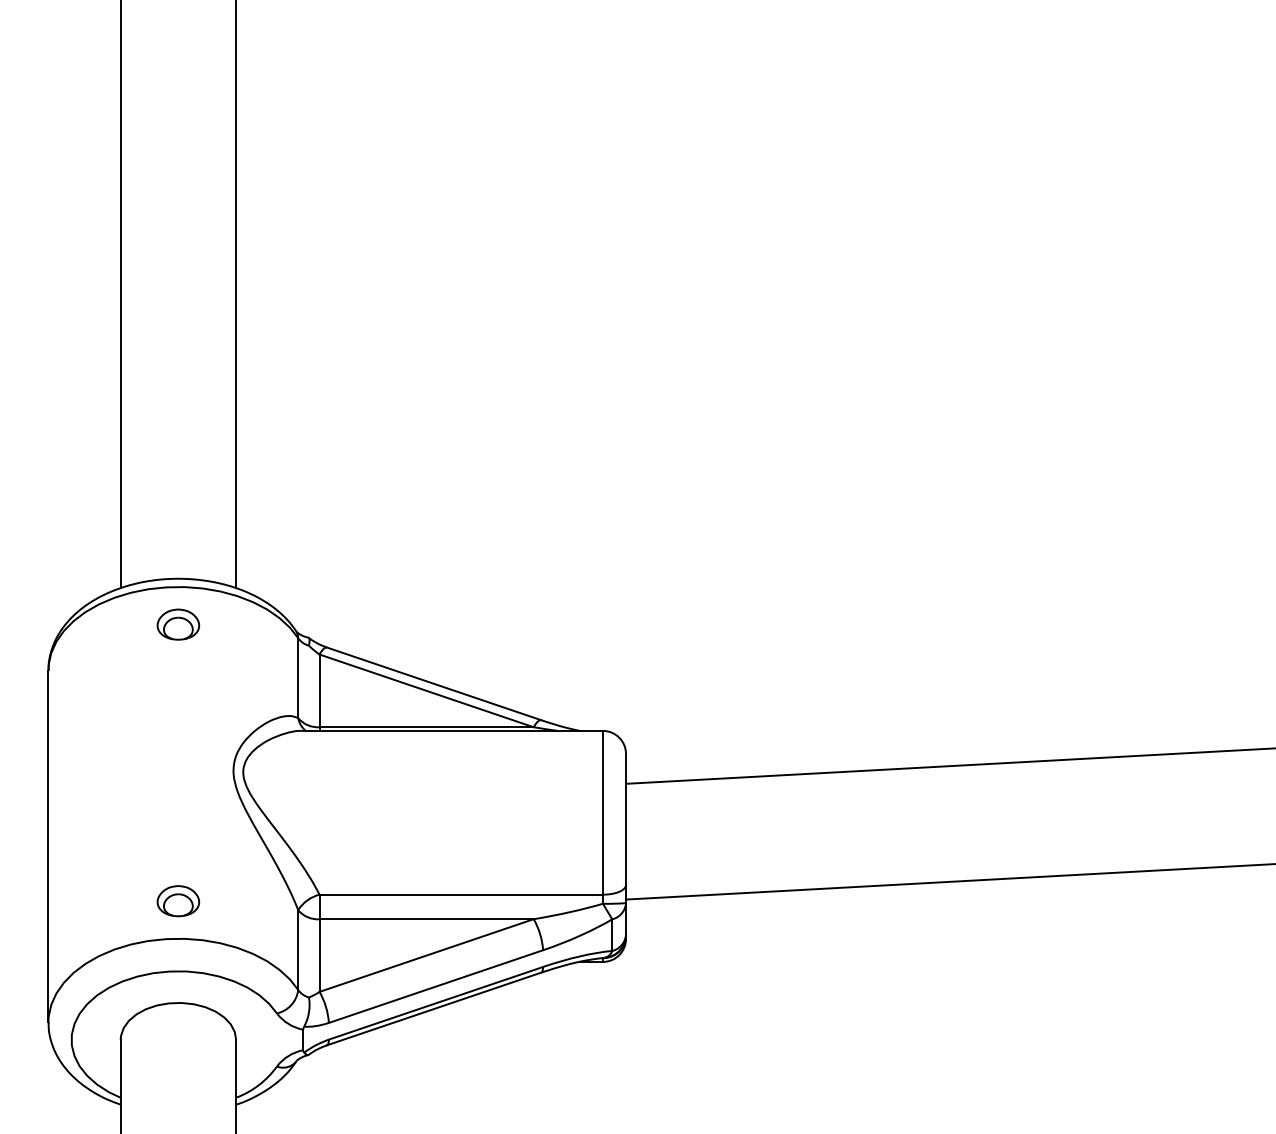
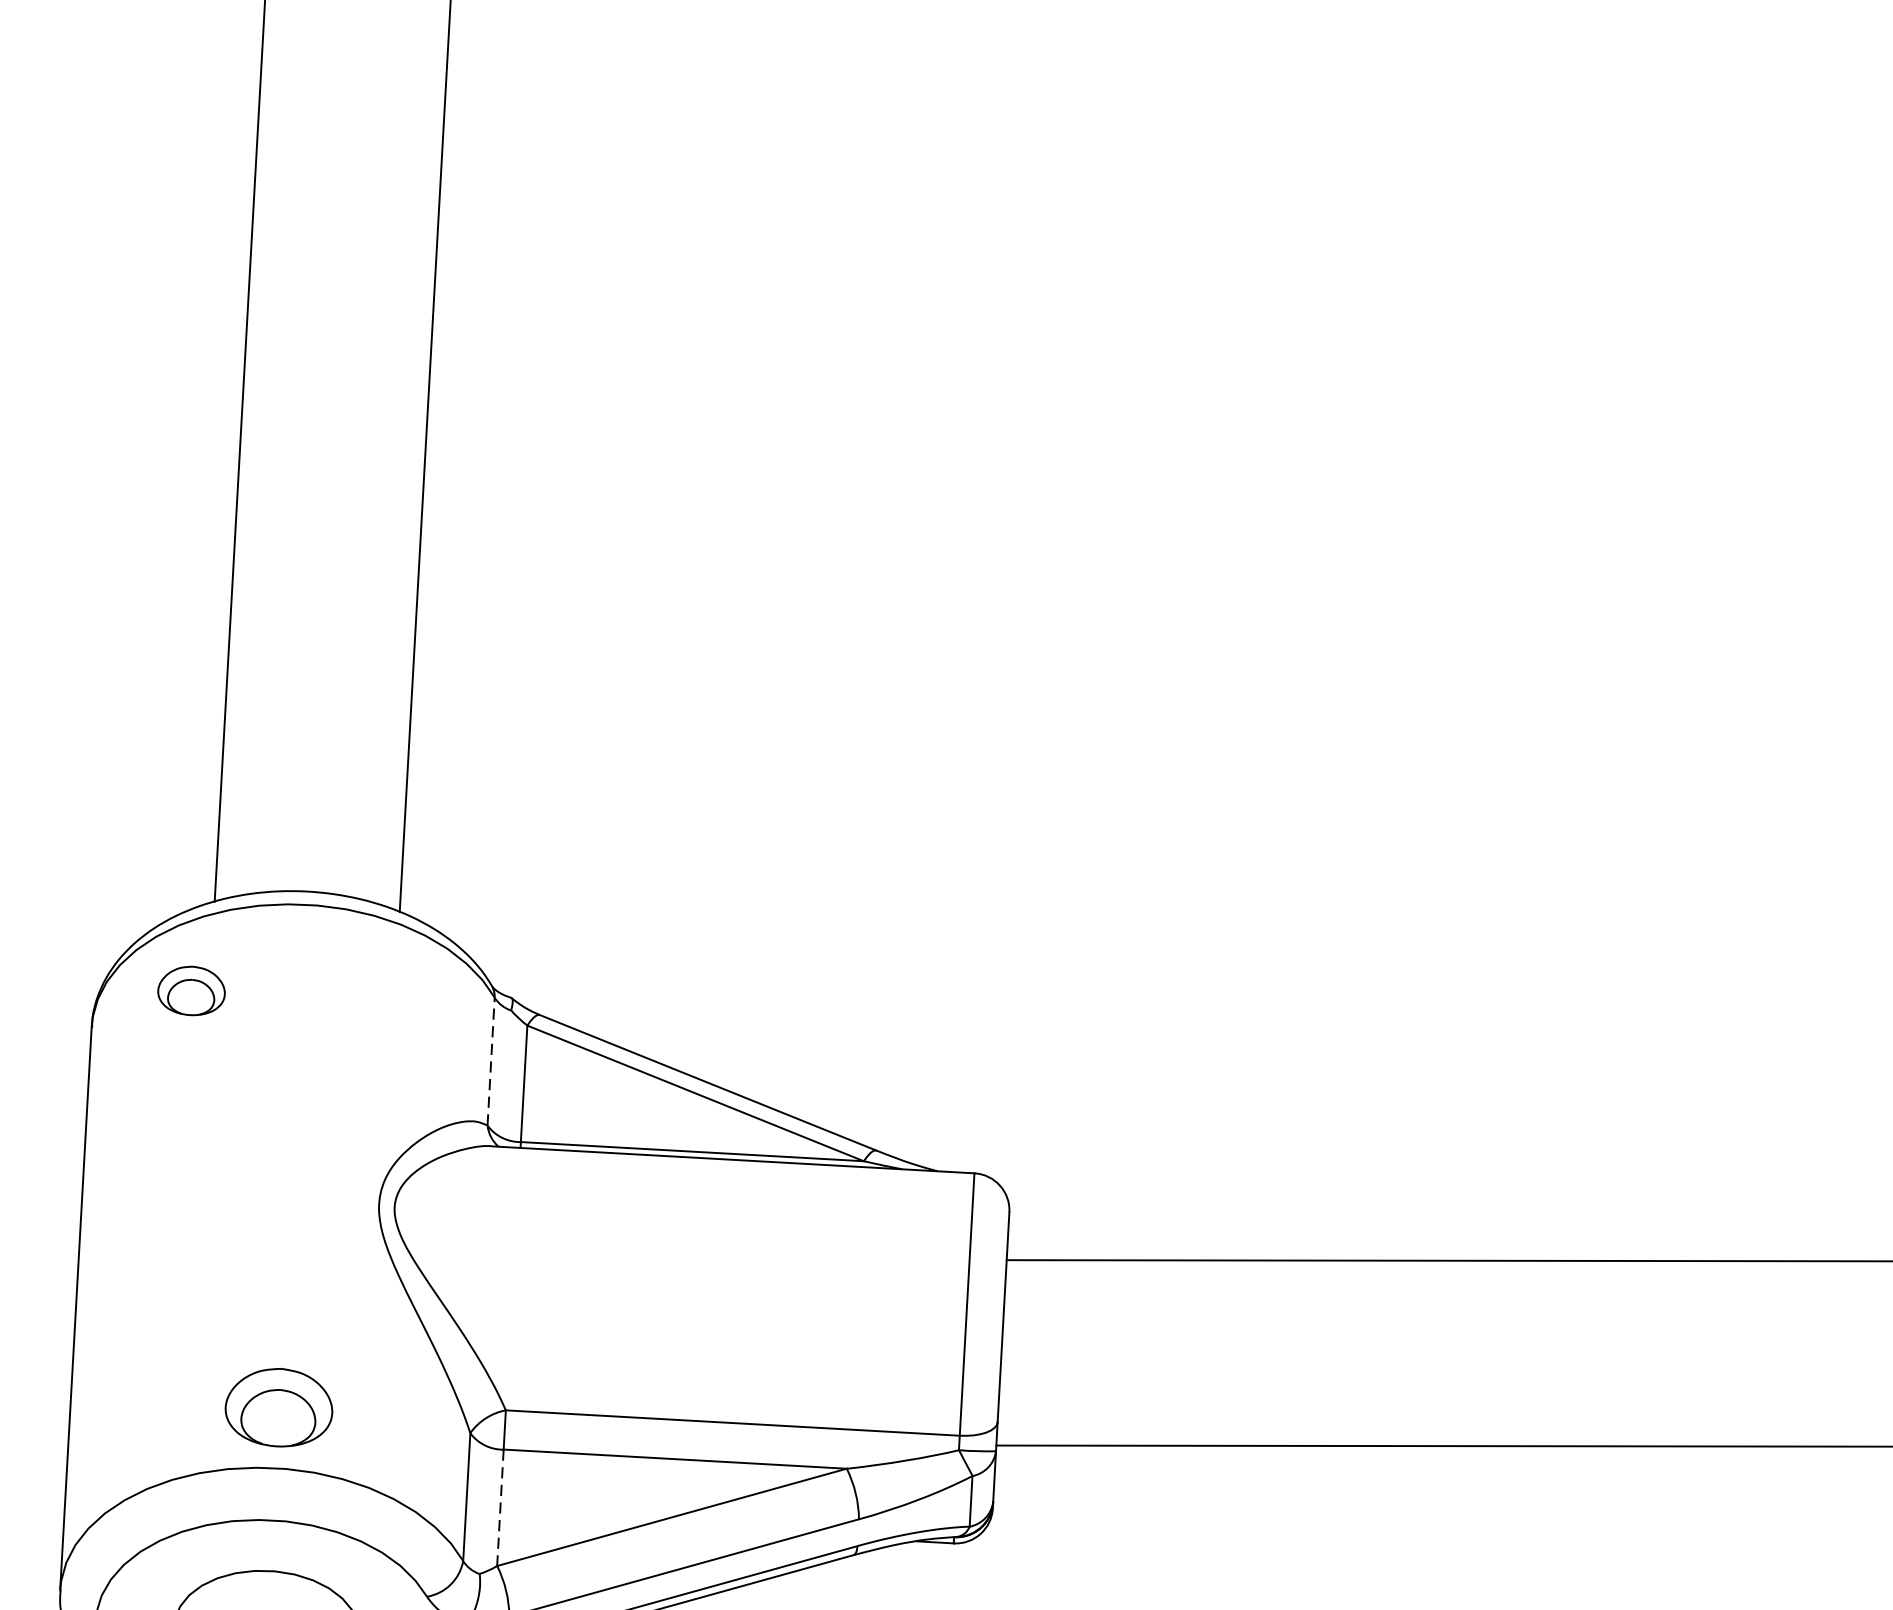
part: (178, 624) -> (191, 990), moved
line: (298, 678) -> (491, 1062), solid -> dashed
part: (178, 901) -> (279, 1408), size x1.6
line: (319, 956) -> (500, 1509), solid -> dashed

